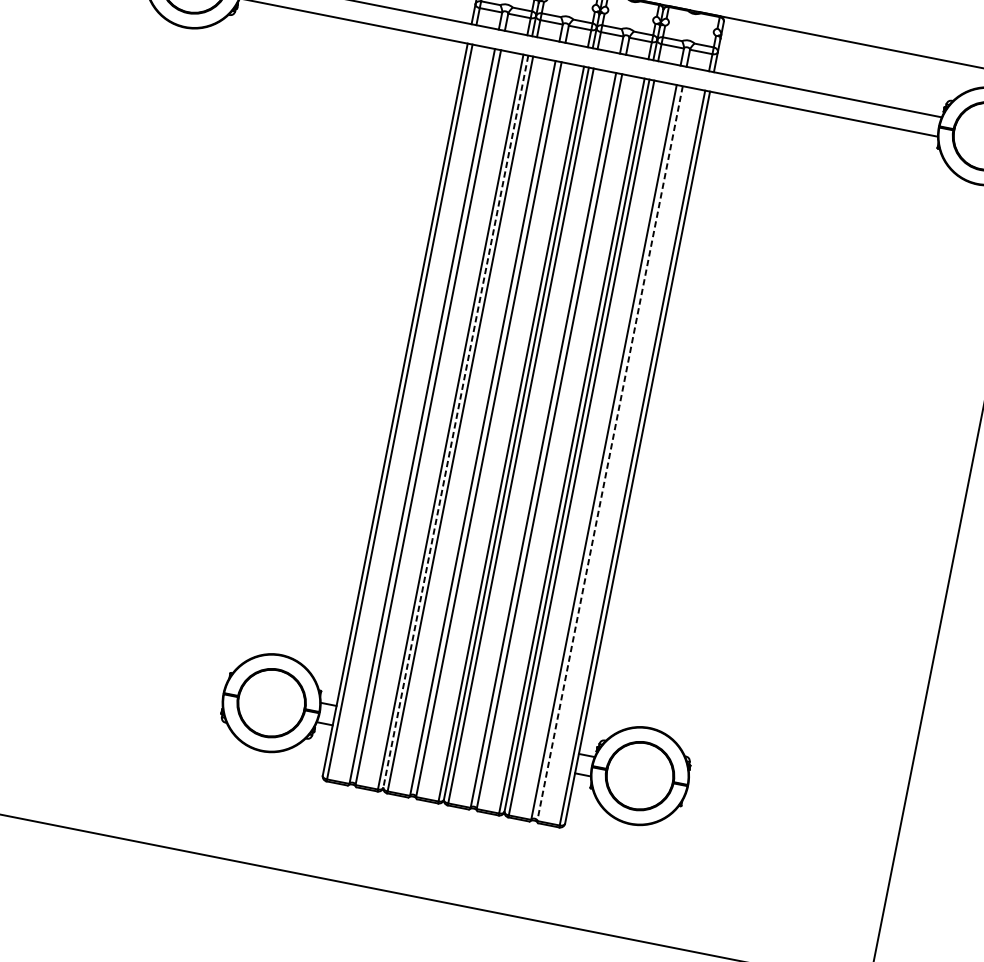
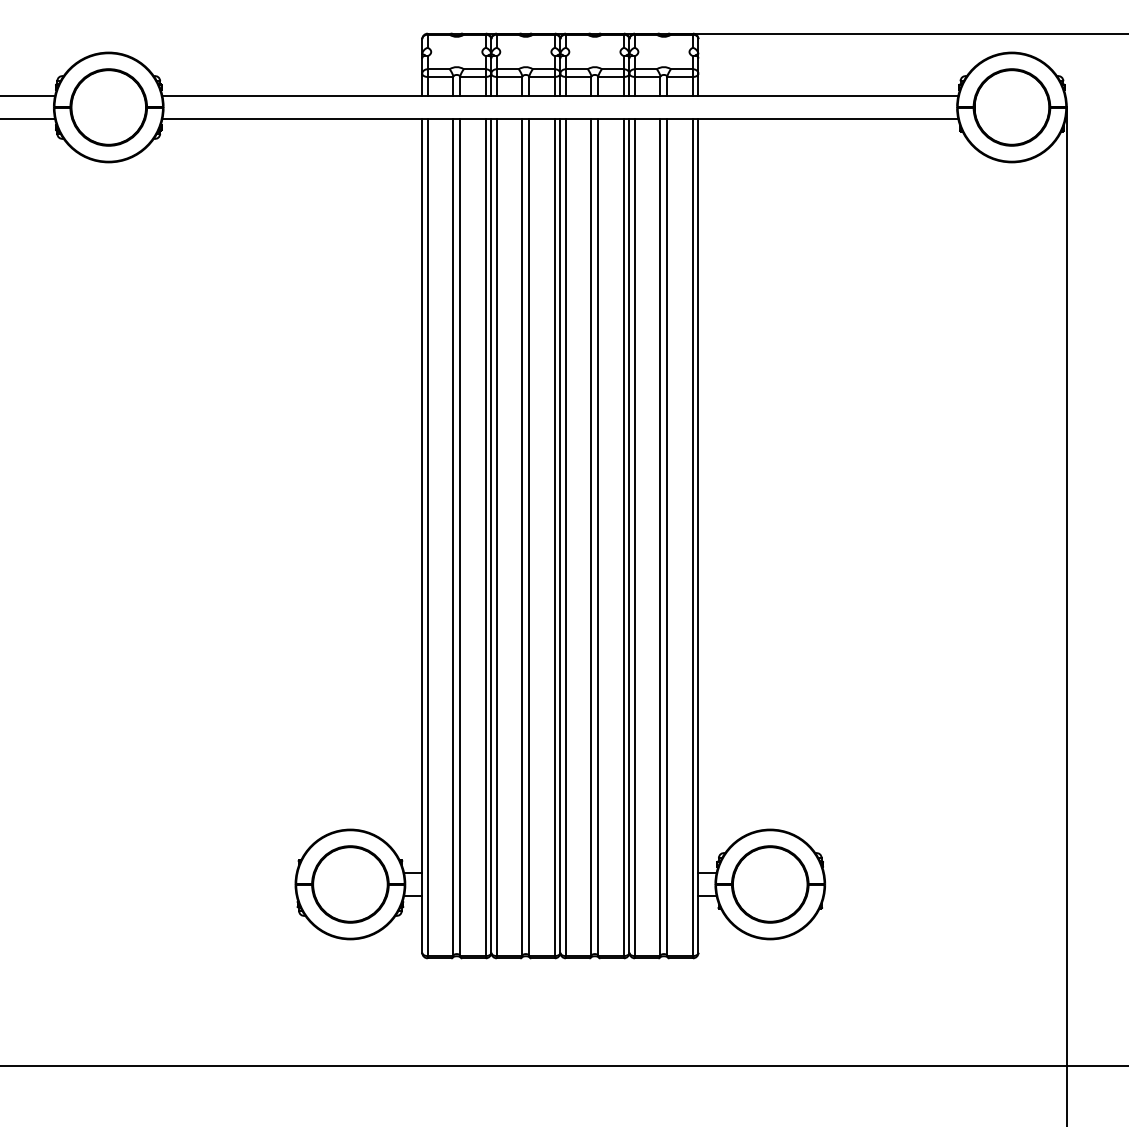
line: (455, 422) -> (491, 536), dashed -> solid
line: (610, 453) -> (667, 537), dashed -> solid

